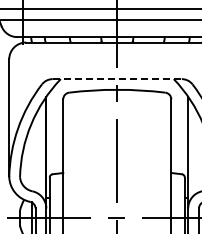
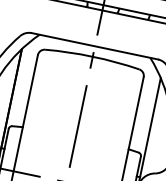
line: (117, 79) -> (95, 46), dashed -> solid

